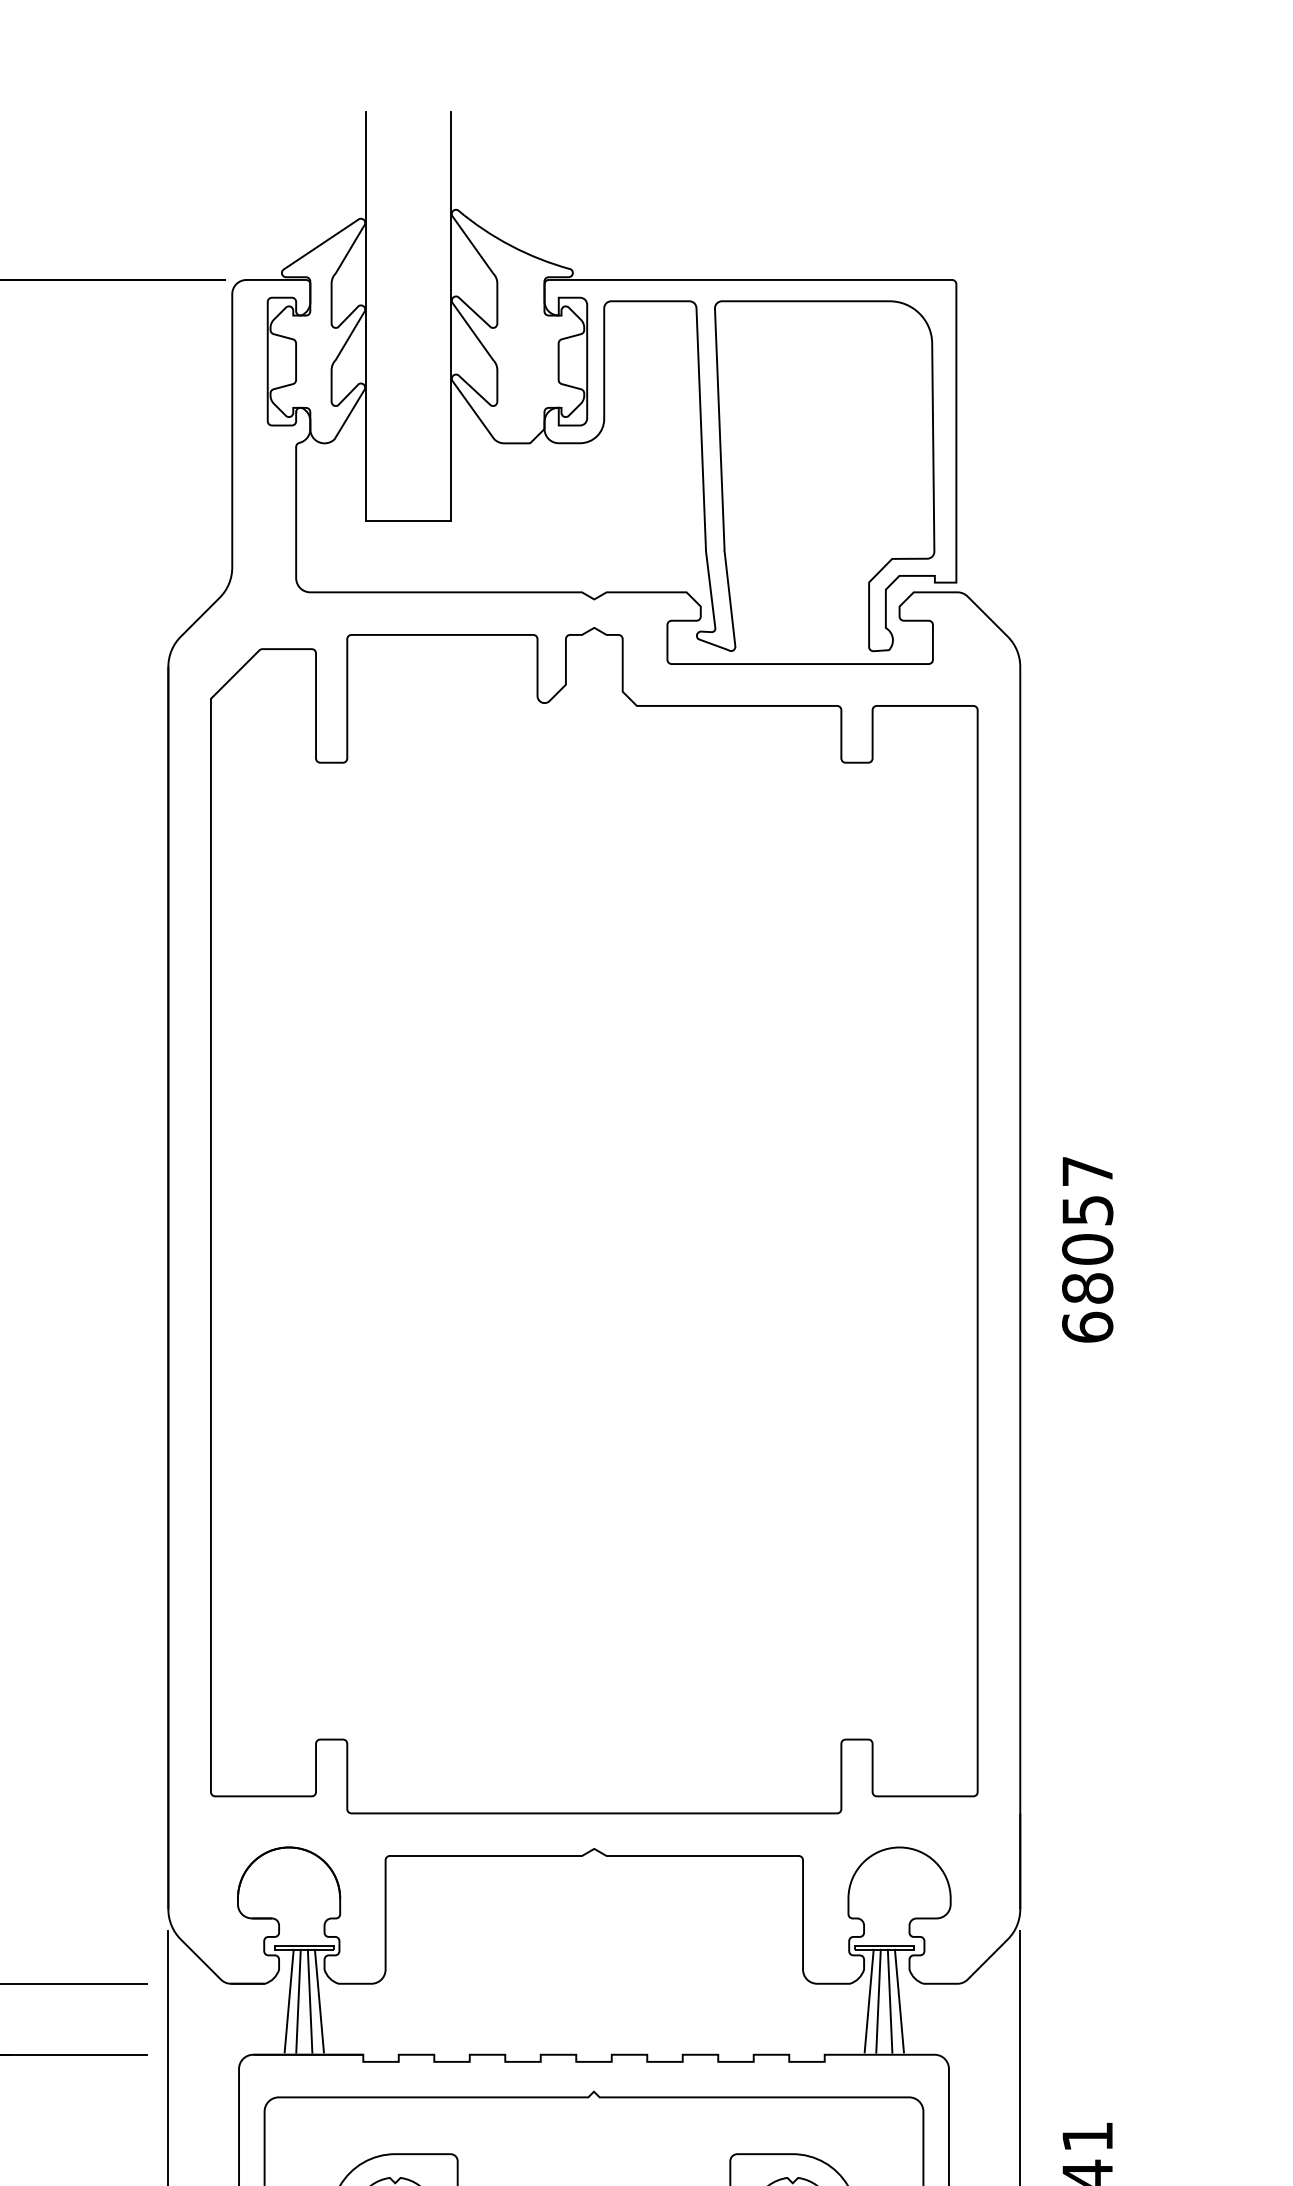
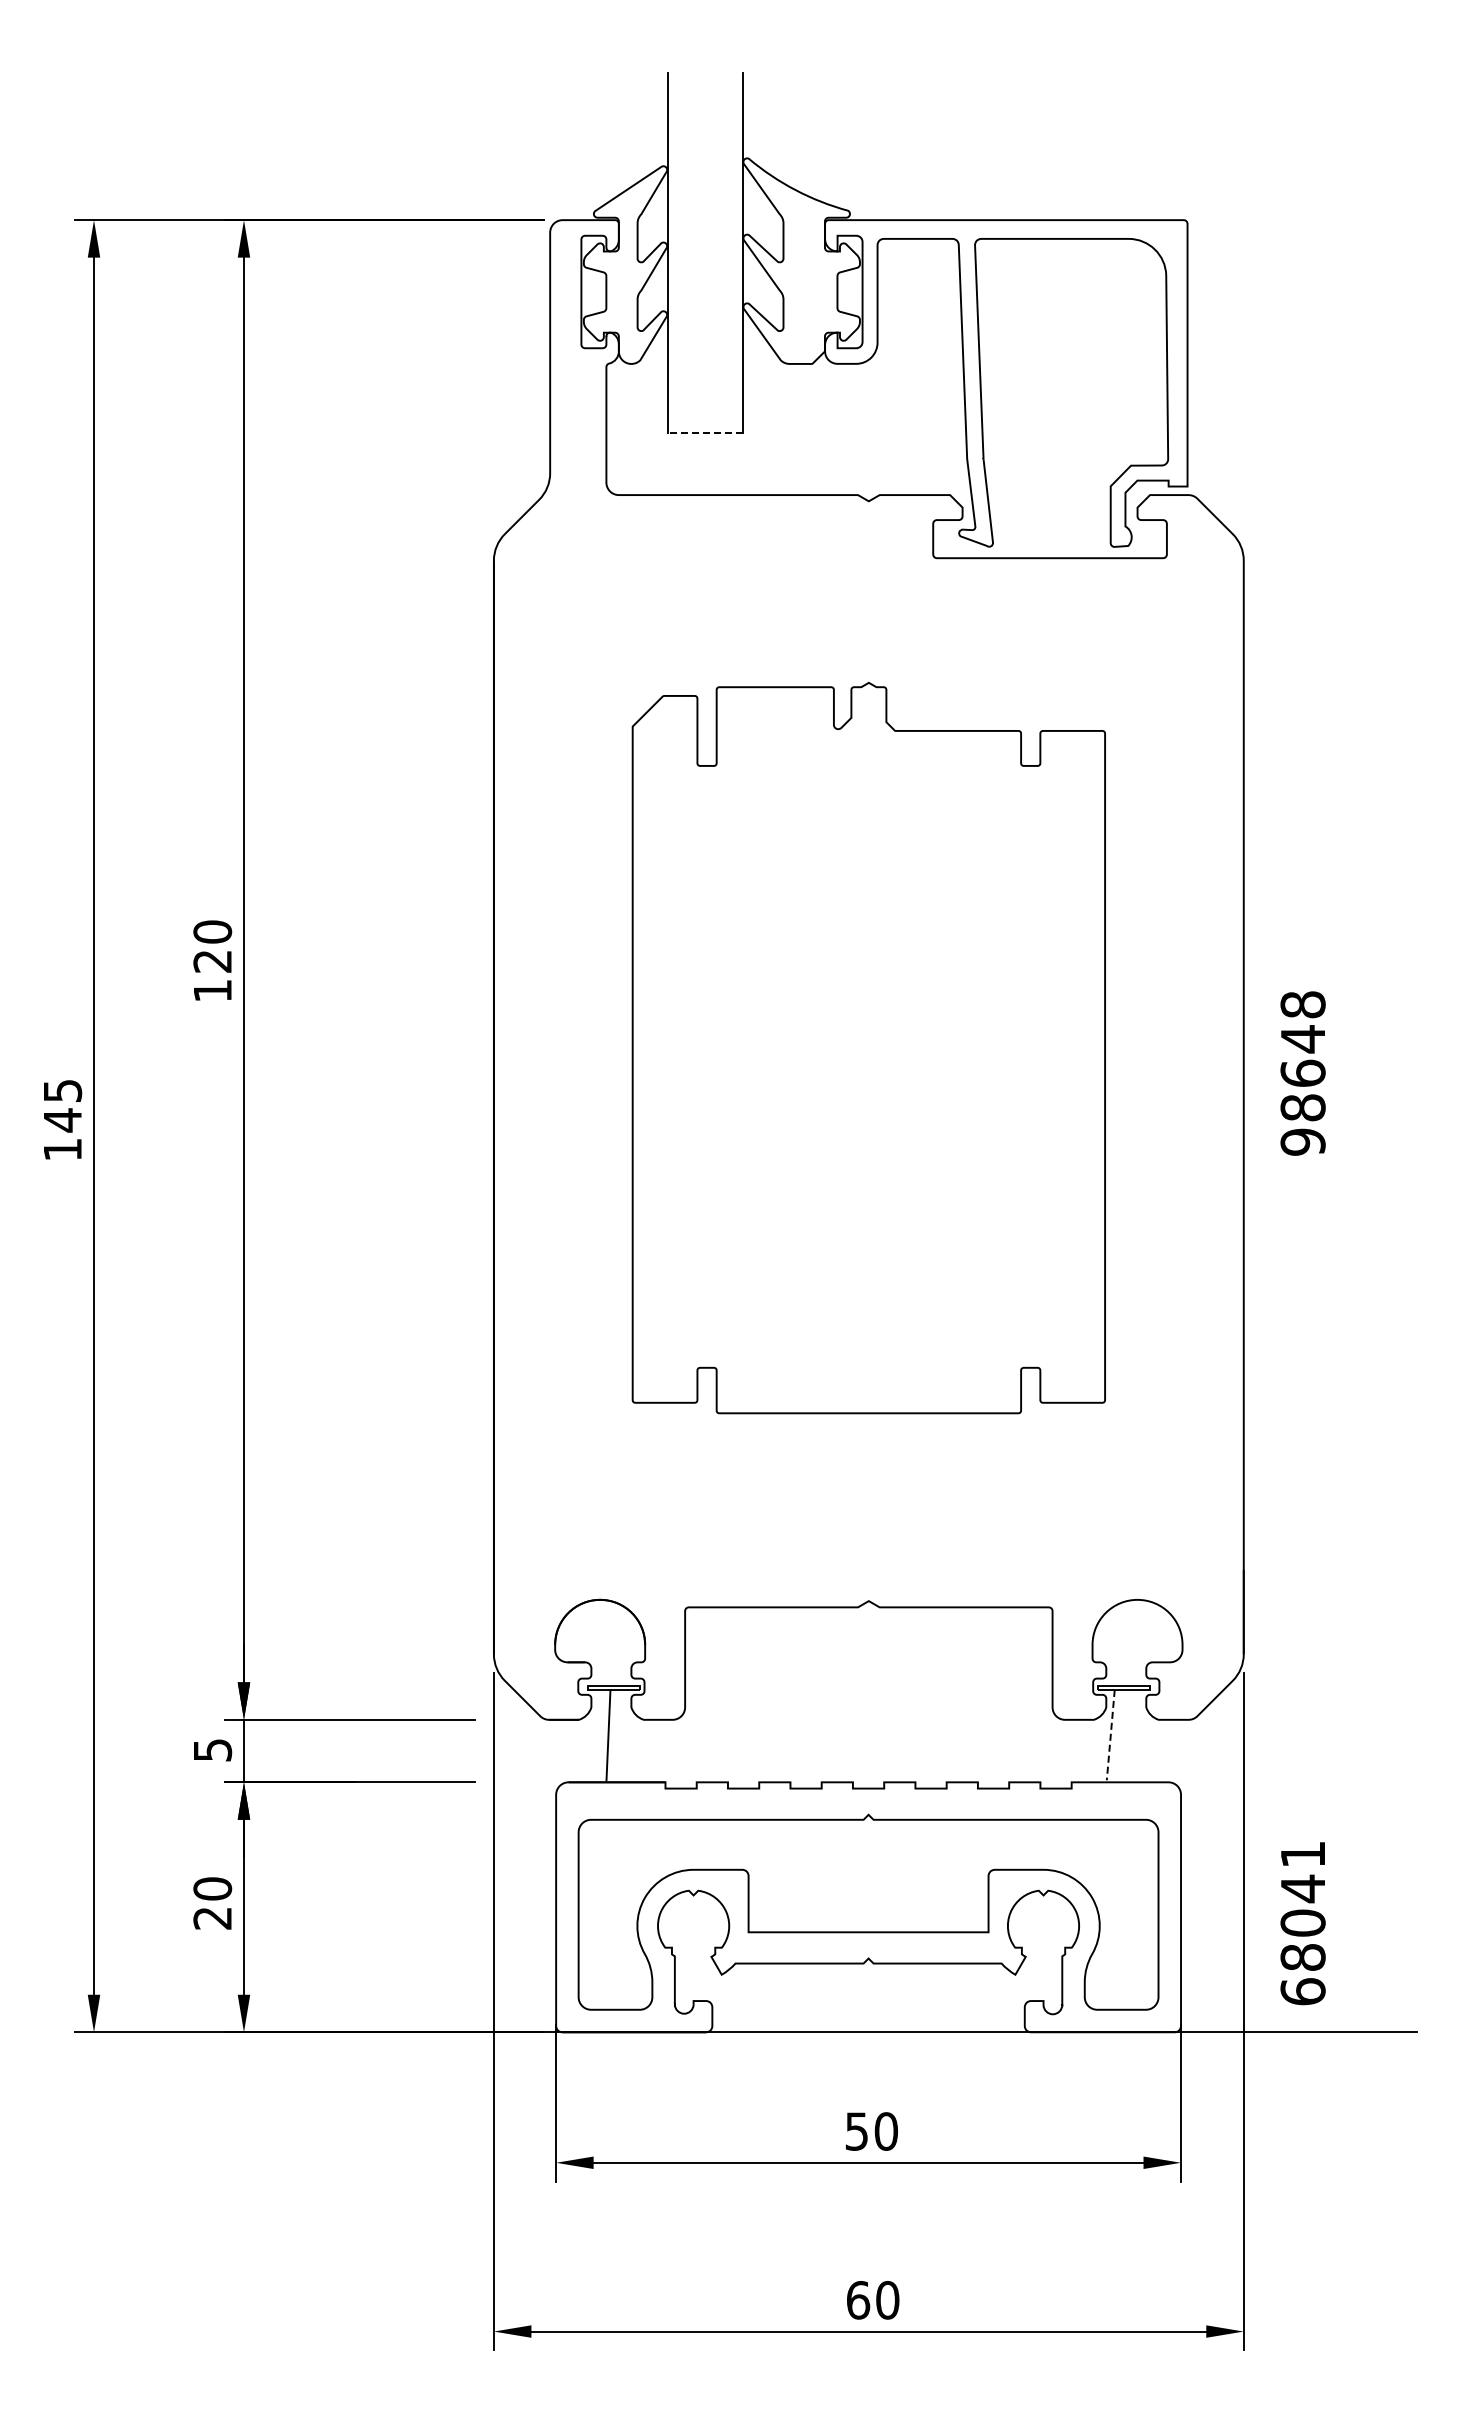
line: (407, 521) -> (704, 432), solid -> dashed
part: (593, 1219) -> (868, 1047), size x0.7
text: (1086, 1249) -> (1302, 1073), 68057 -> 98648
line: (289, 2000) -> (600, 1734), removed
line: (309, 2000) -> (618, 1734), removed
line: (318, 2000) -> (626, 1734), removed
line: (877, 2000) -> (1118, 1734), removed
line: (890, 2000) -> (1129, 1734), removed
line: (899, 2000) -> (1137, 1734), removed
line: (868, 2001) -> (1110, 1735), solid -> dashed

